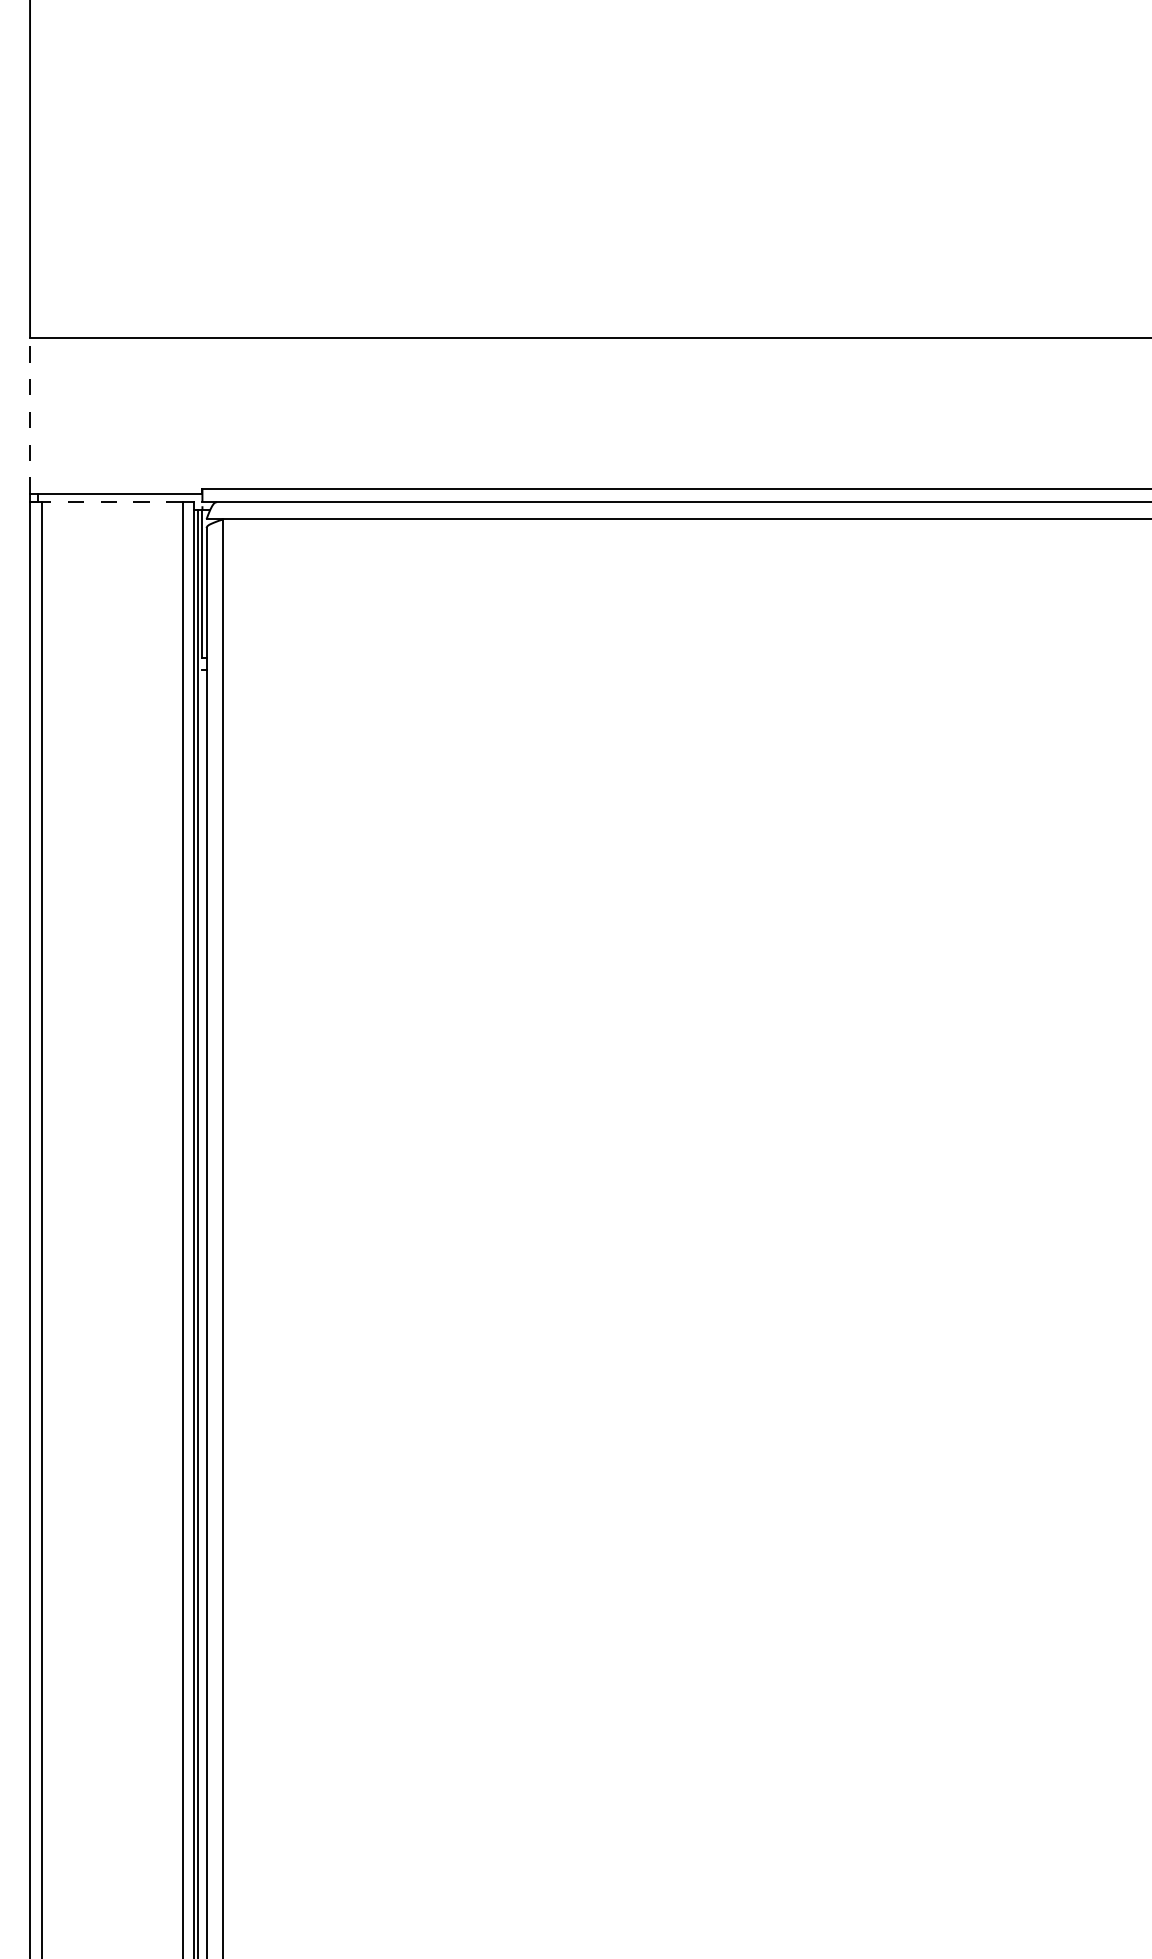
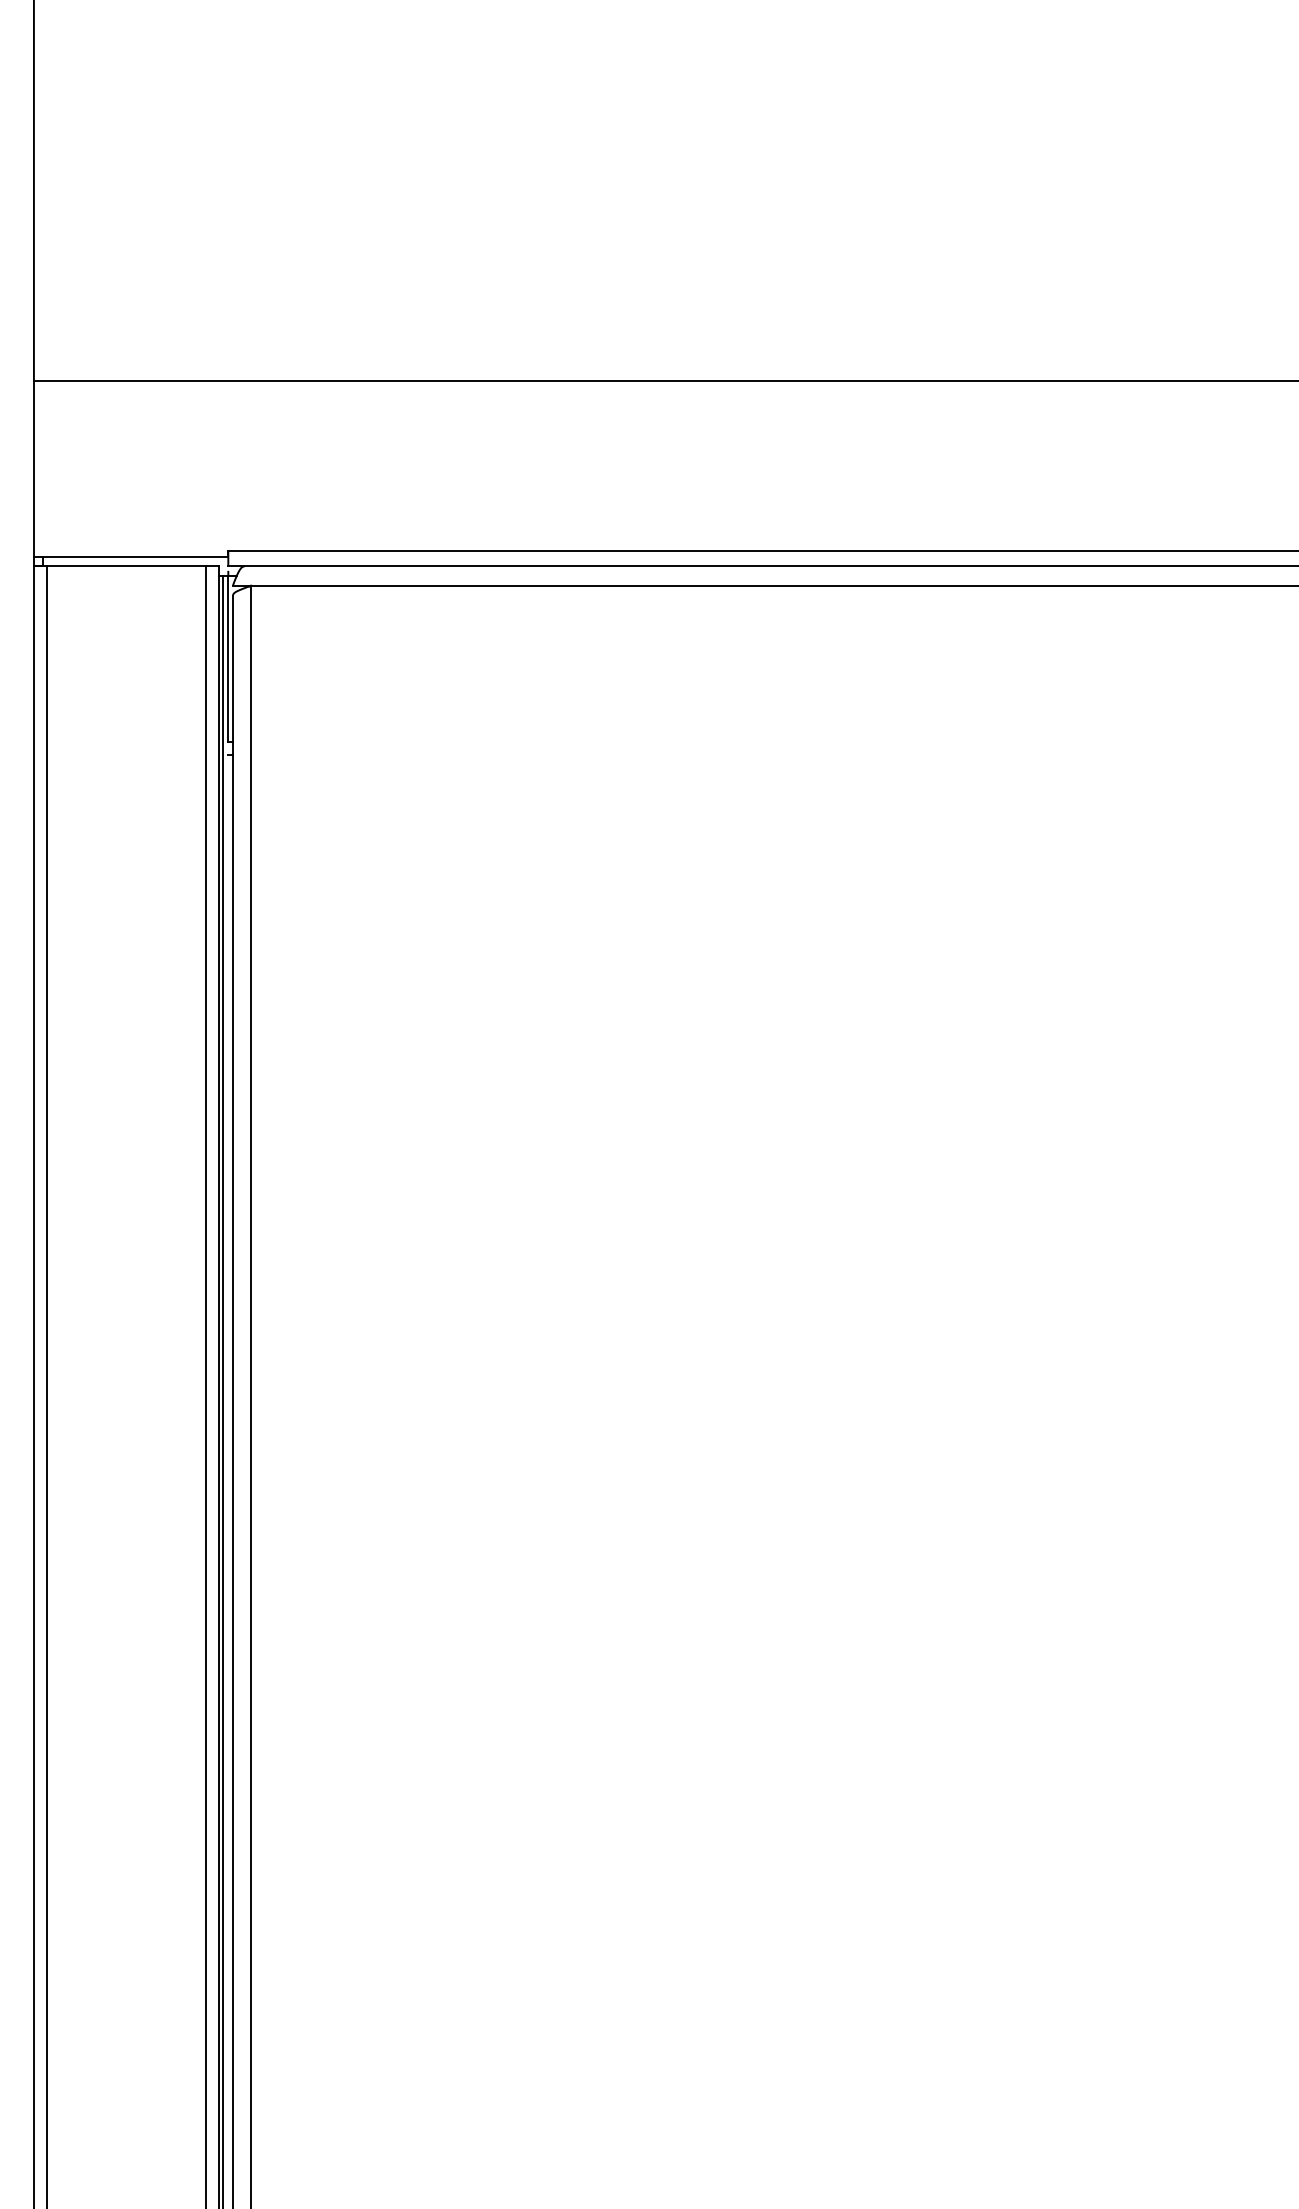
line: (30, 415) -> (34, 468), dashed -> solid
line: (112, 502) -> (126, 566), dashed -> solid

